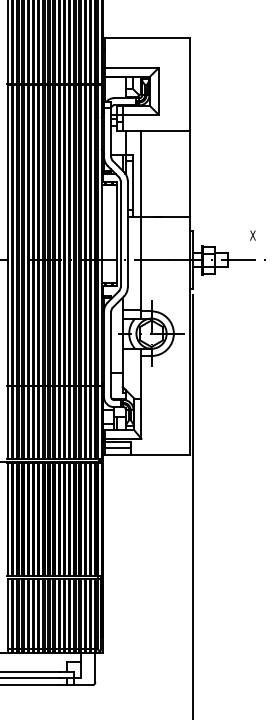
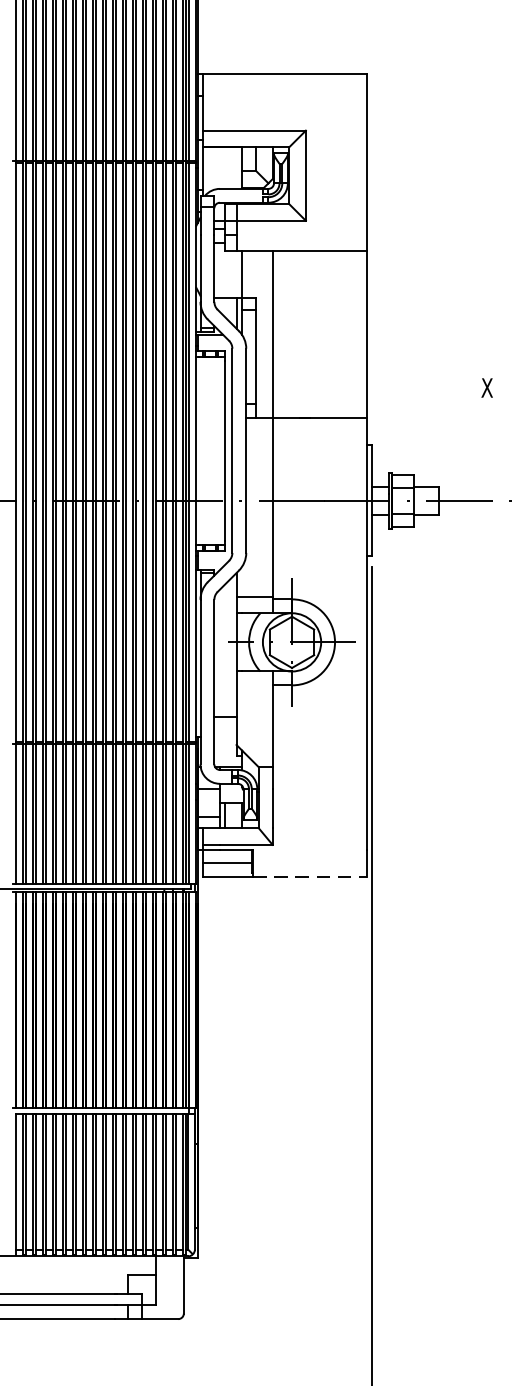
text: (252, 235) -> (486, 387), moved
line: (160, 455) -> (309, 876), solid -> dashed

